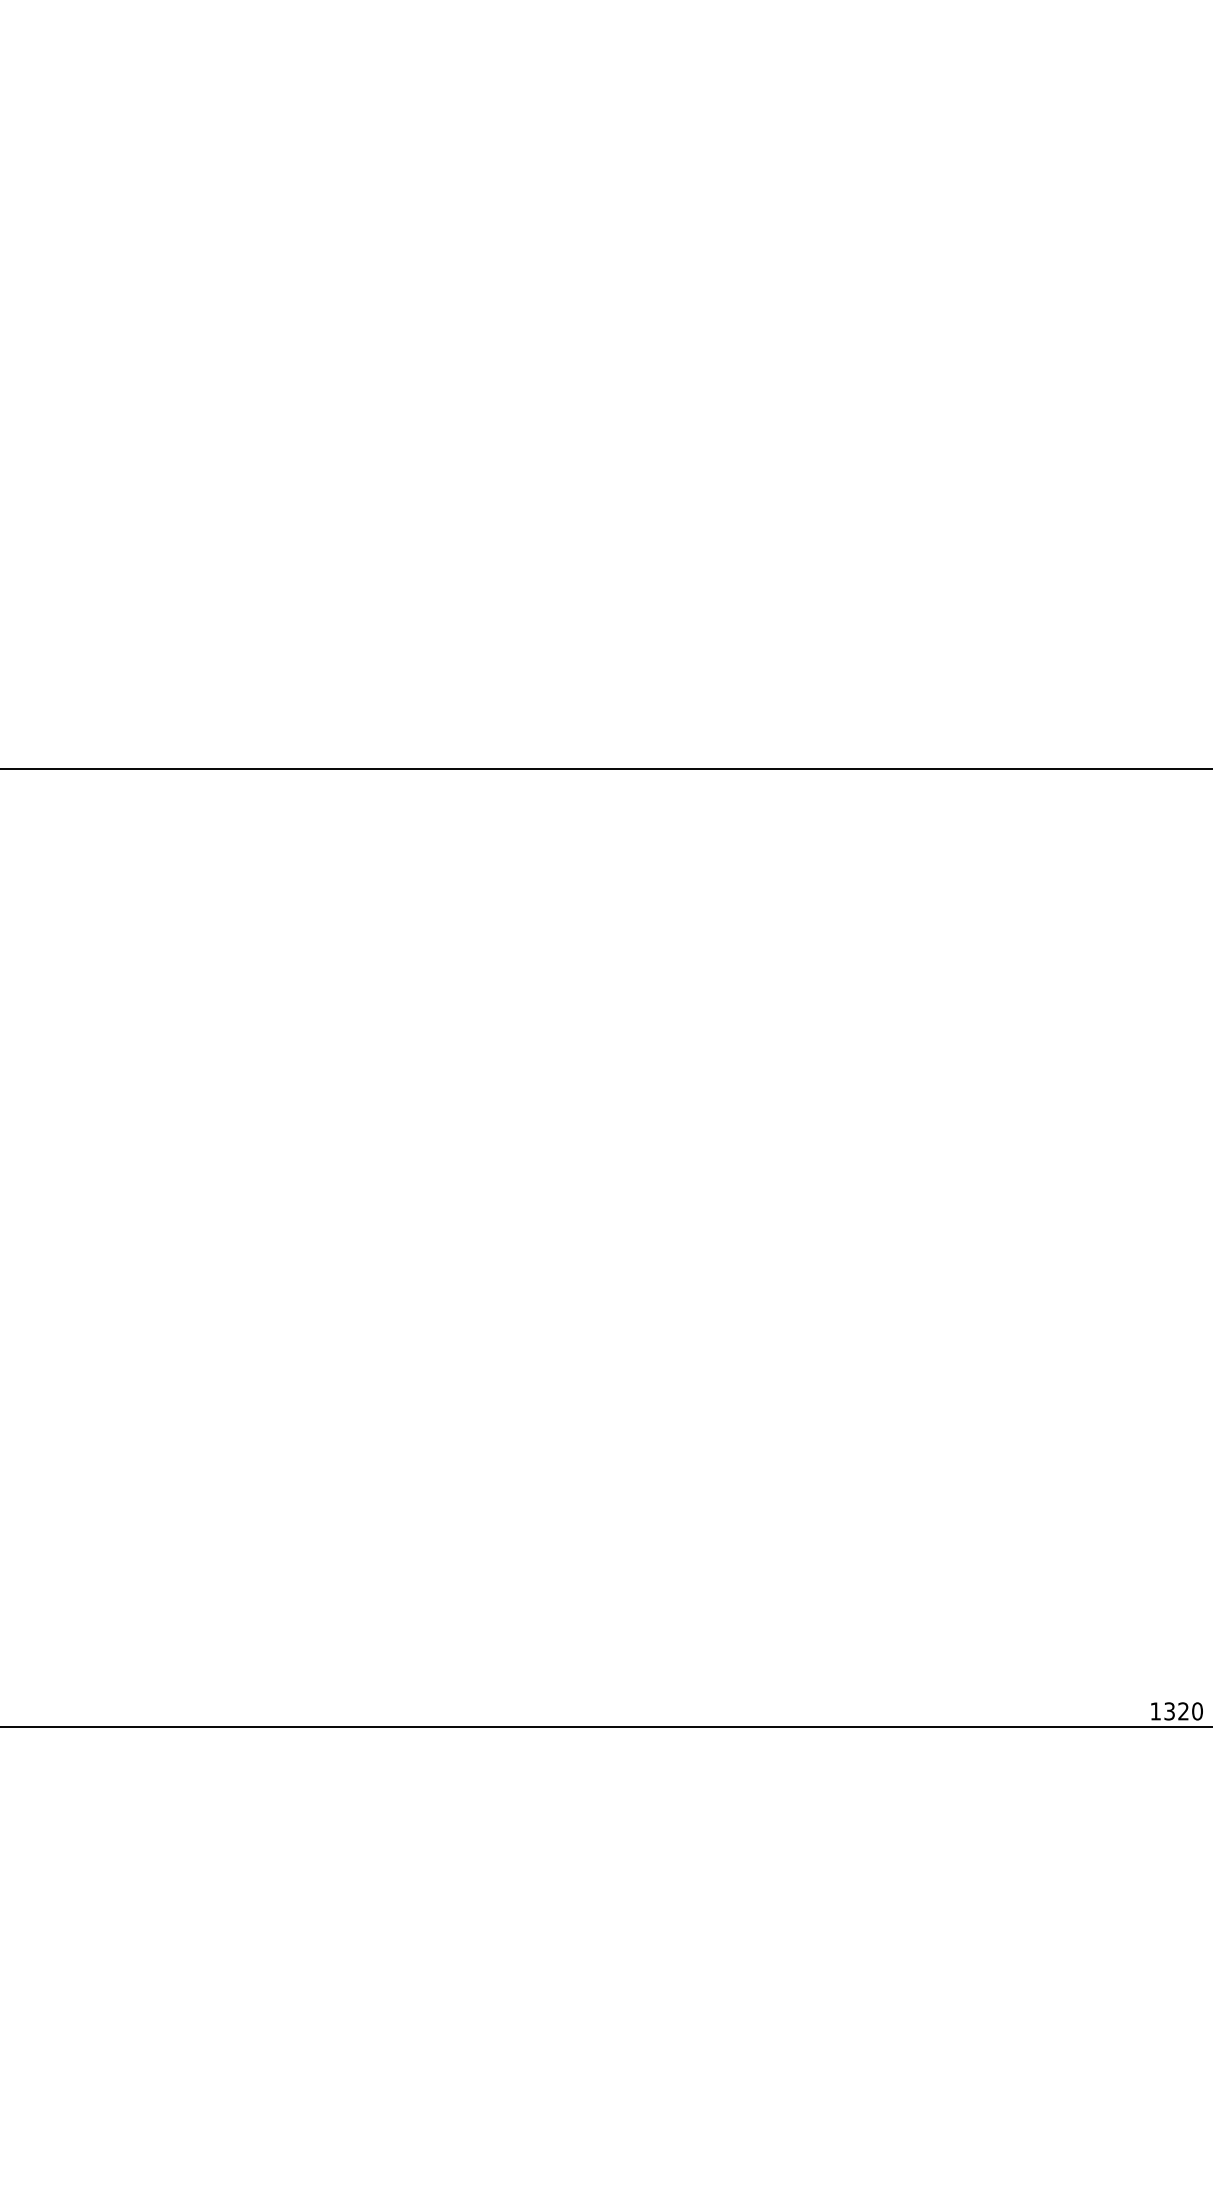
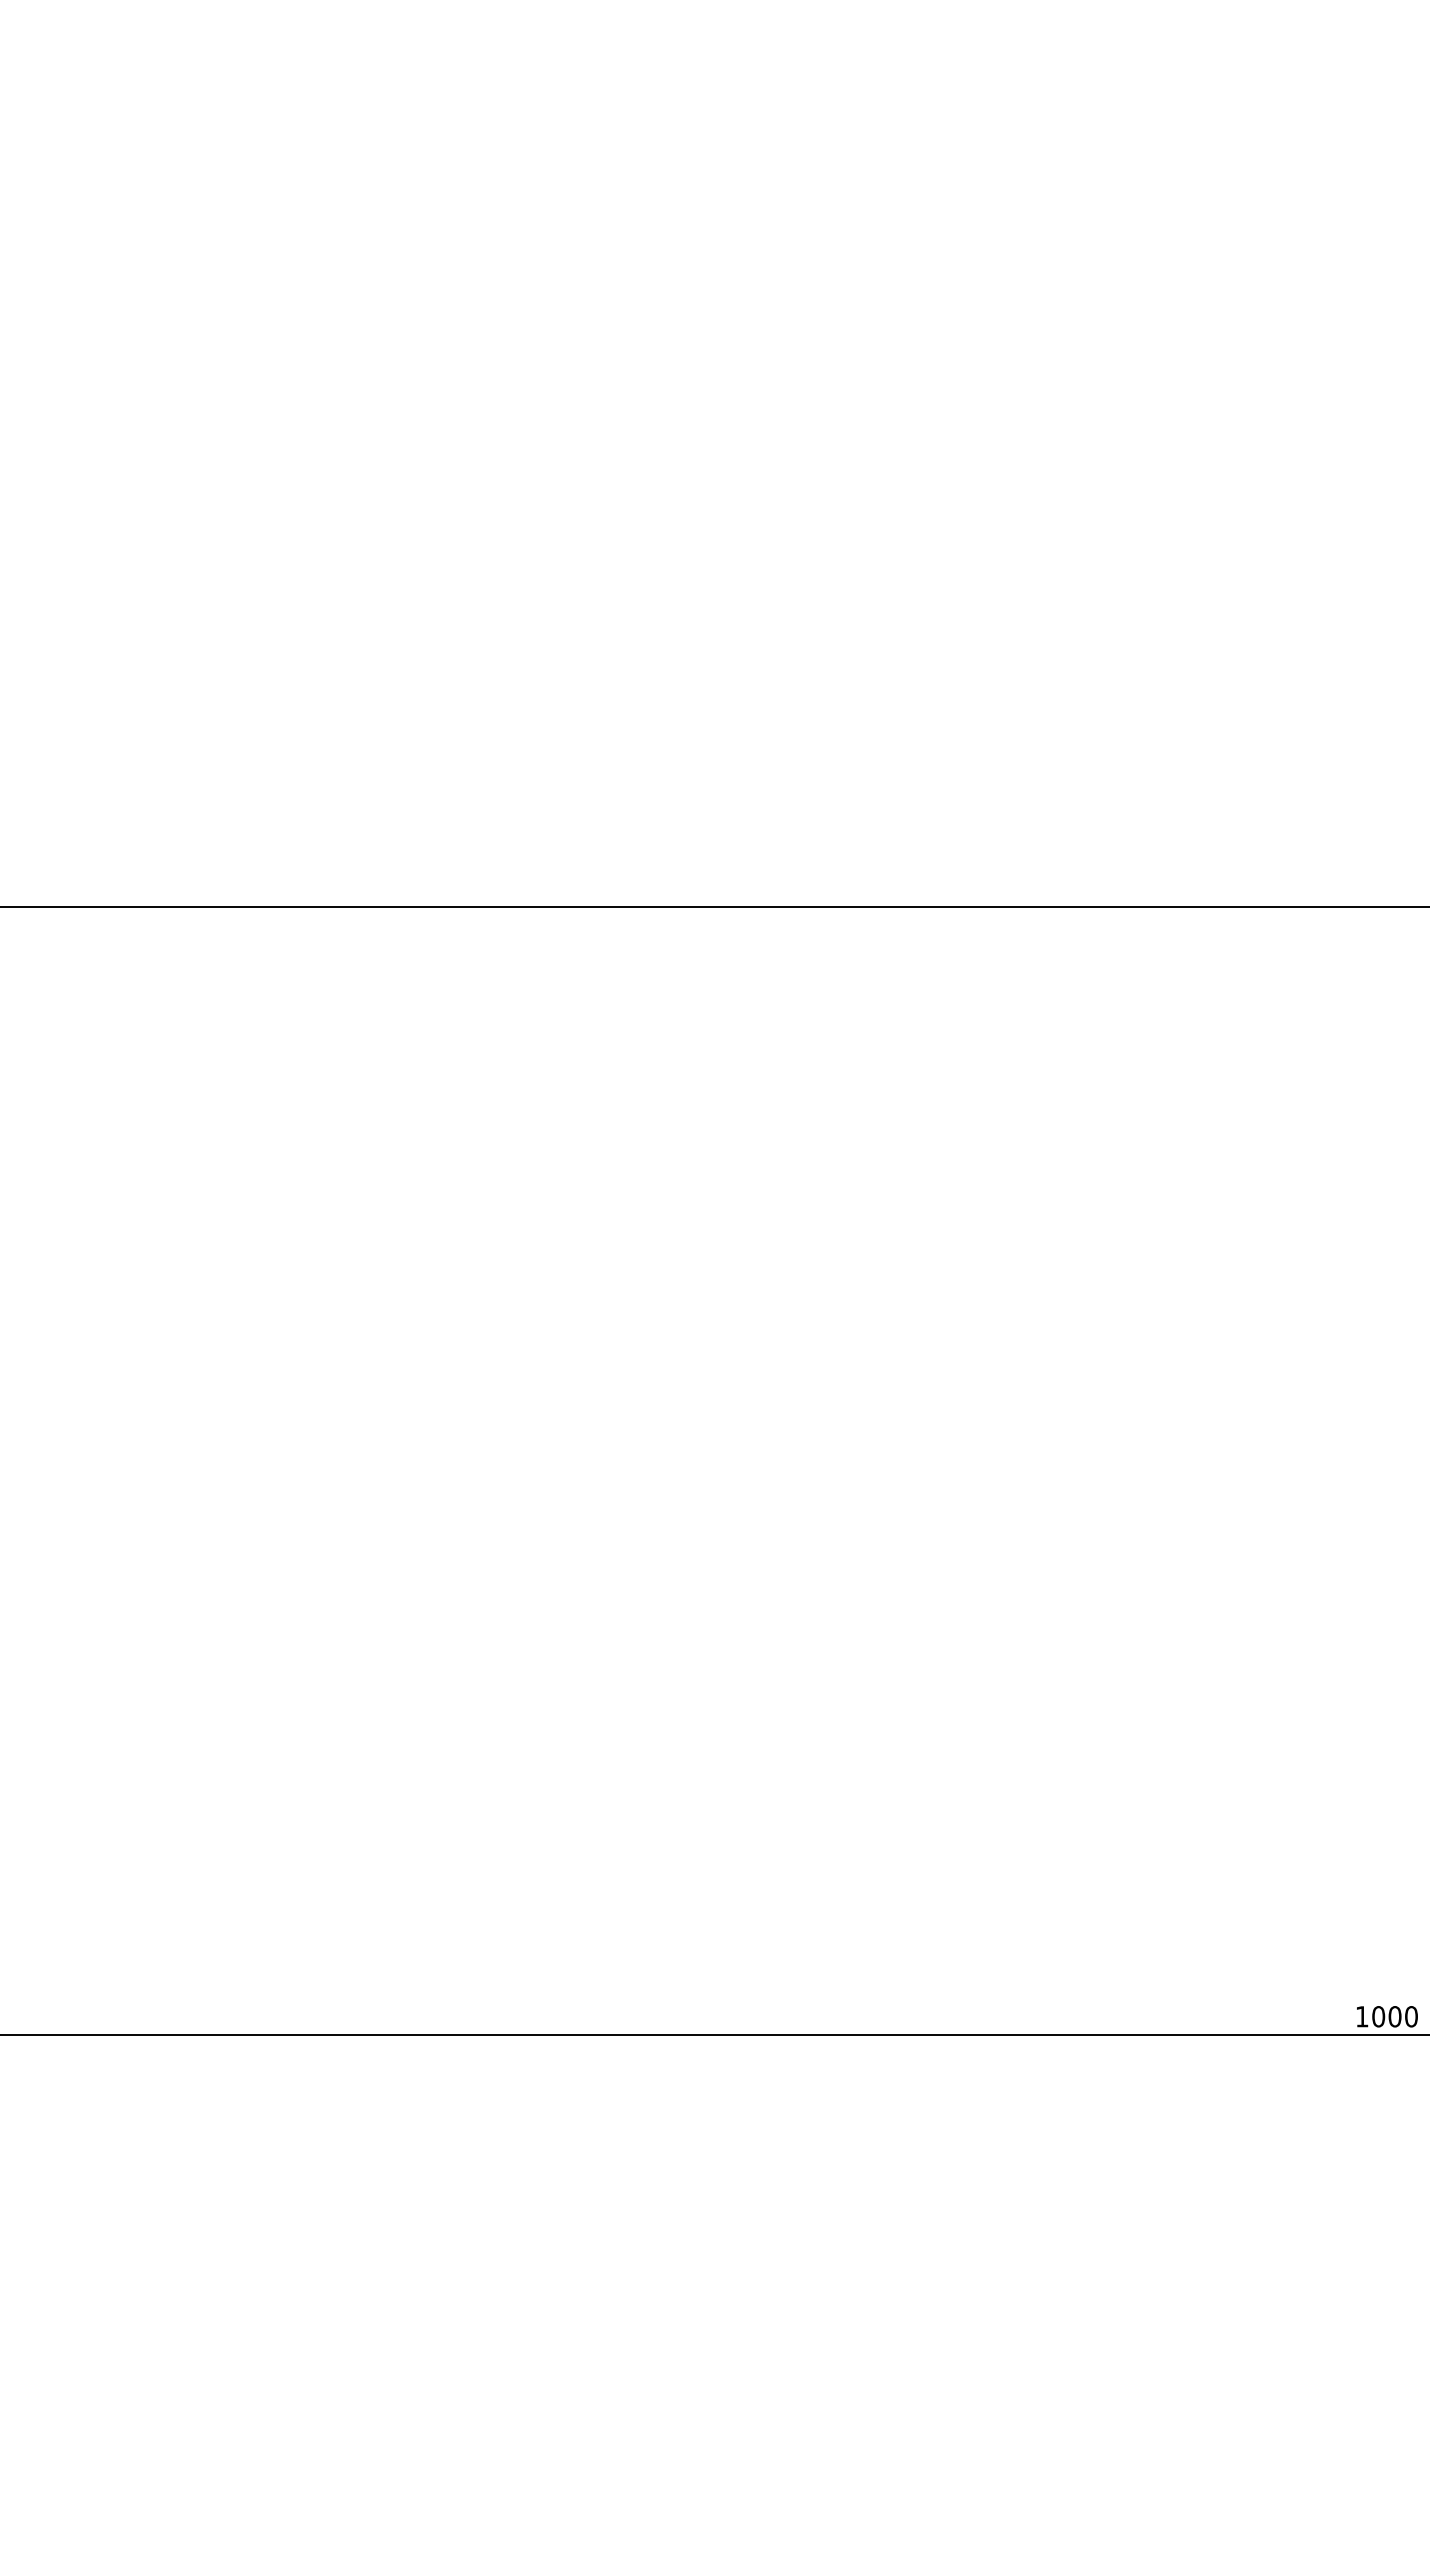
text: (1176, 1711) -> (1386, 2016), 1320 -> 1000

